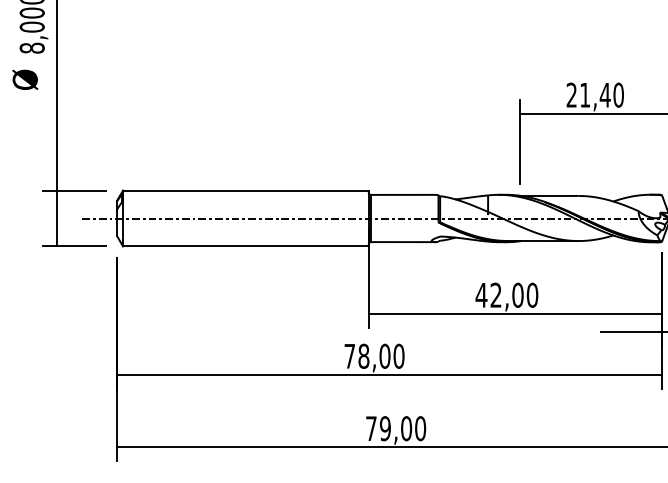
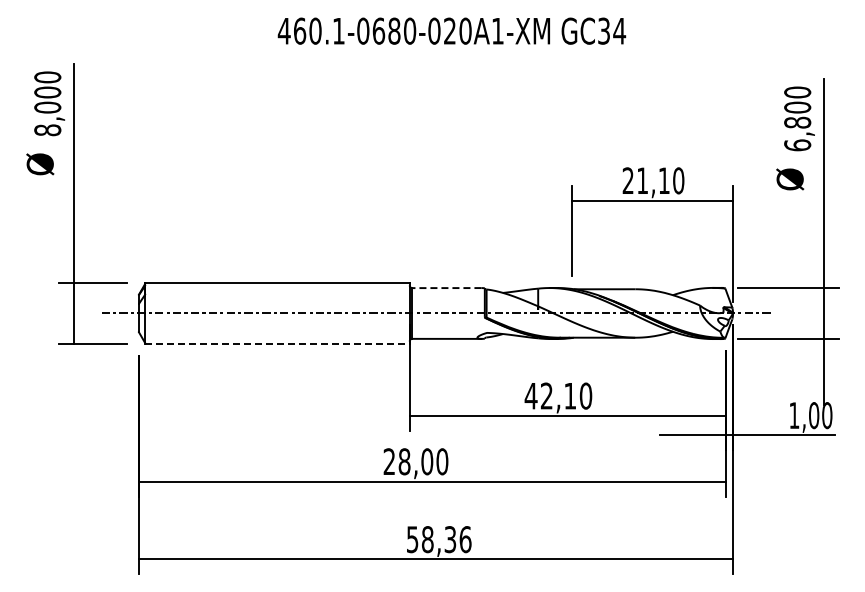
text: (605, 94) -> (664, 180), 21,40 -> 21,10
line: (402, 195) -> (446, 288), solid -> dashed
line: (246, 246) -> (278, 343), solid -> dashed
text: (518, 294) -> (570, 395), 42,00 -> 42,10
text: (348, 356) -> (388, 461), 78,00 -> 28,00
text: (396, 428) -> (439, 539), 79,00 -> 58,36

